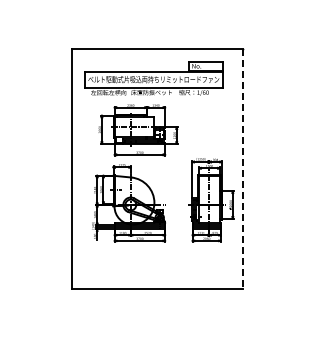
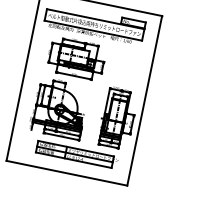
line: (243, 169) -> (144, 101), dashed -> solid
part: (166, 261) -> (77, 154), added

